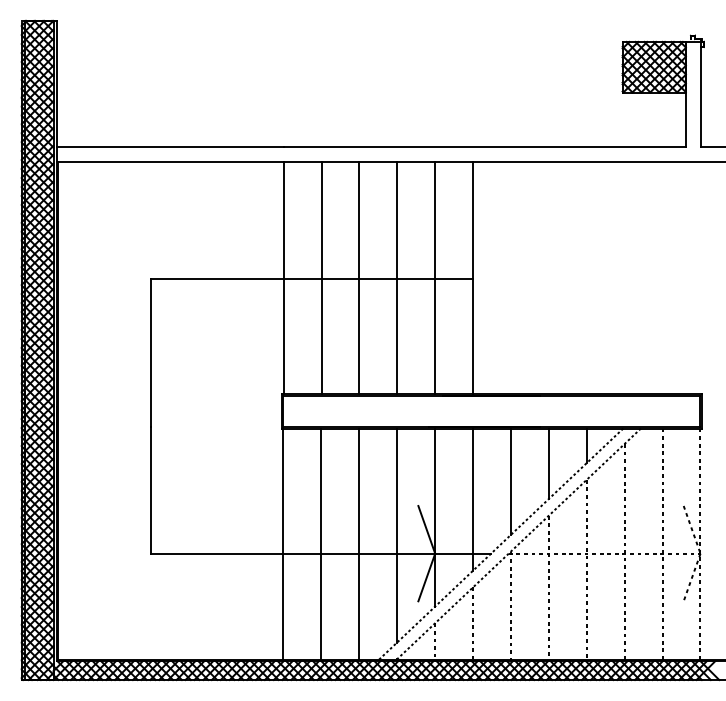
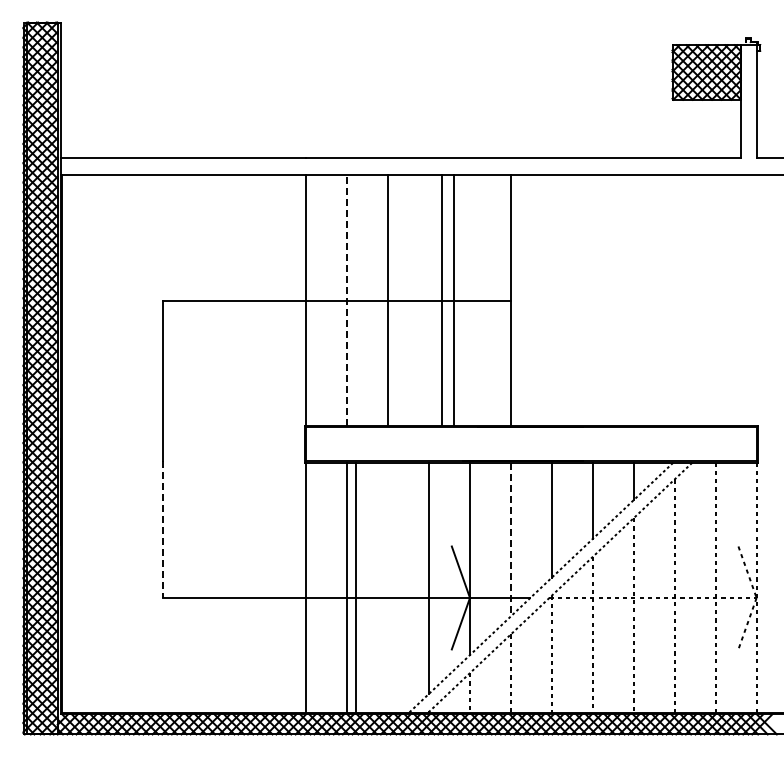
line: (321, 278) -> (347, 300), solid -> dashed
line: (397, 278) -> (454, 300), moved
line: (435, 278) -> (442, 300), moved
line: (150, 491) -> (162, 530), solid -> dashed
line: (472, 499) -> (510, 539), solid -> dashed
line: (358, 543) -> (355, 587), moved

